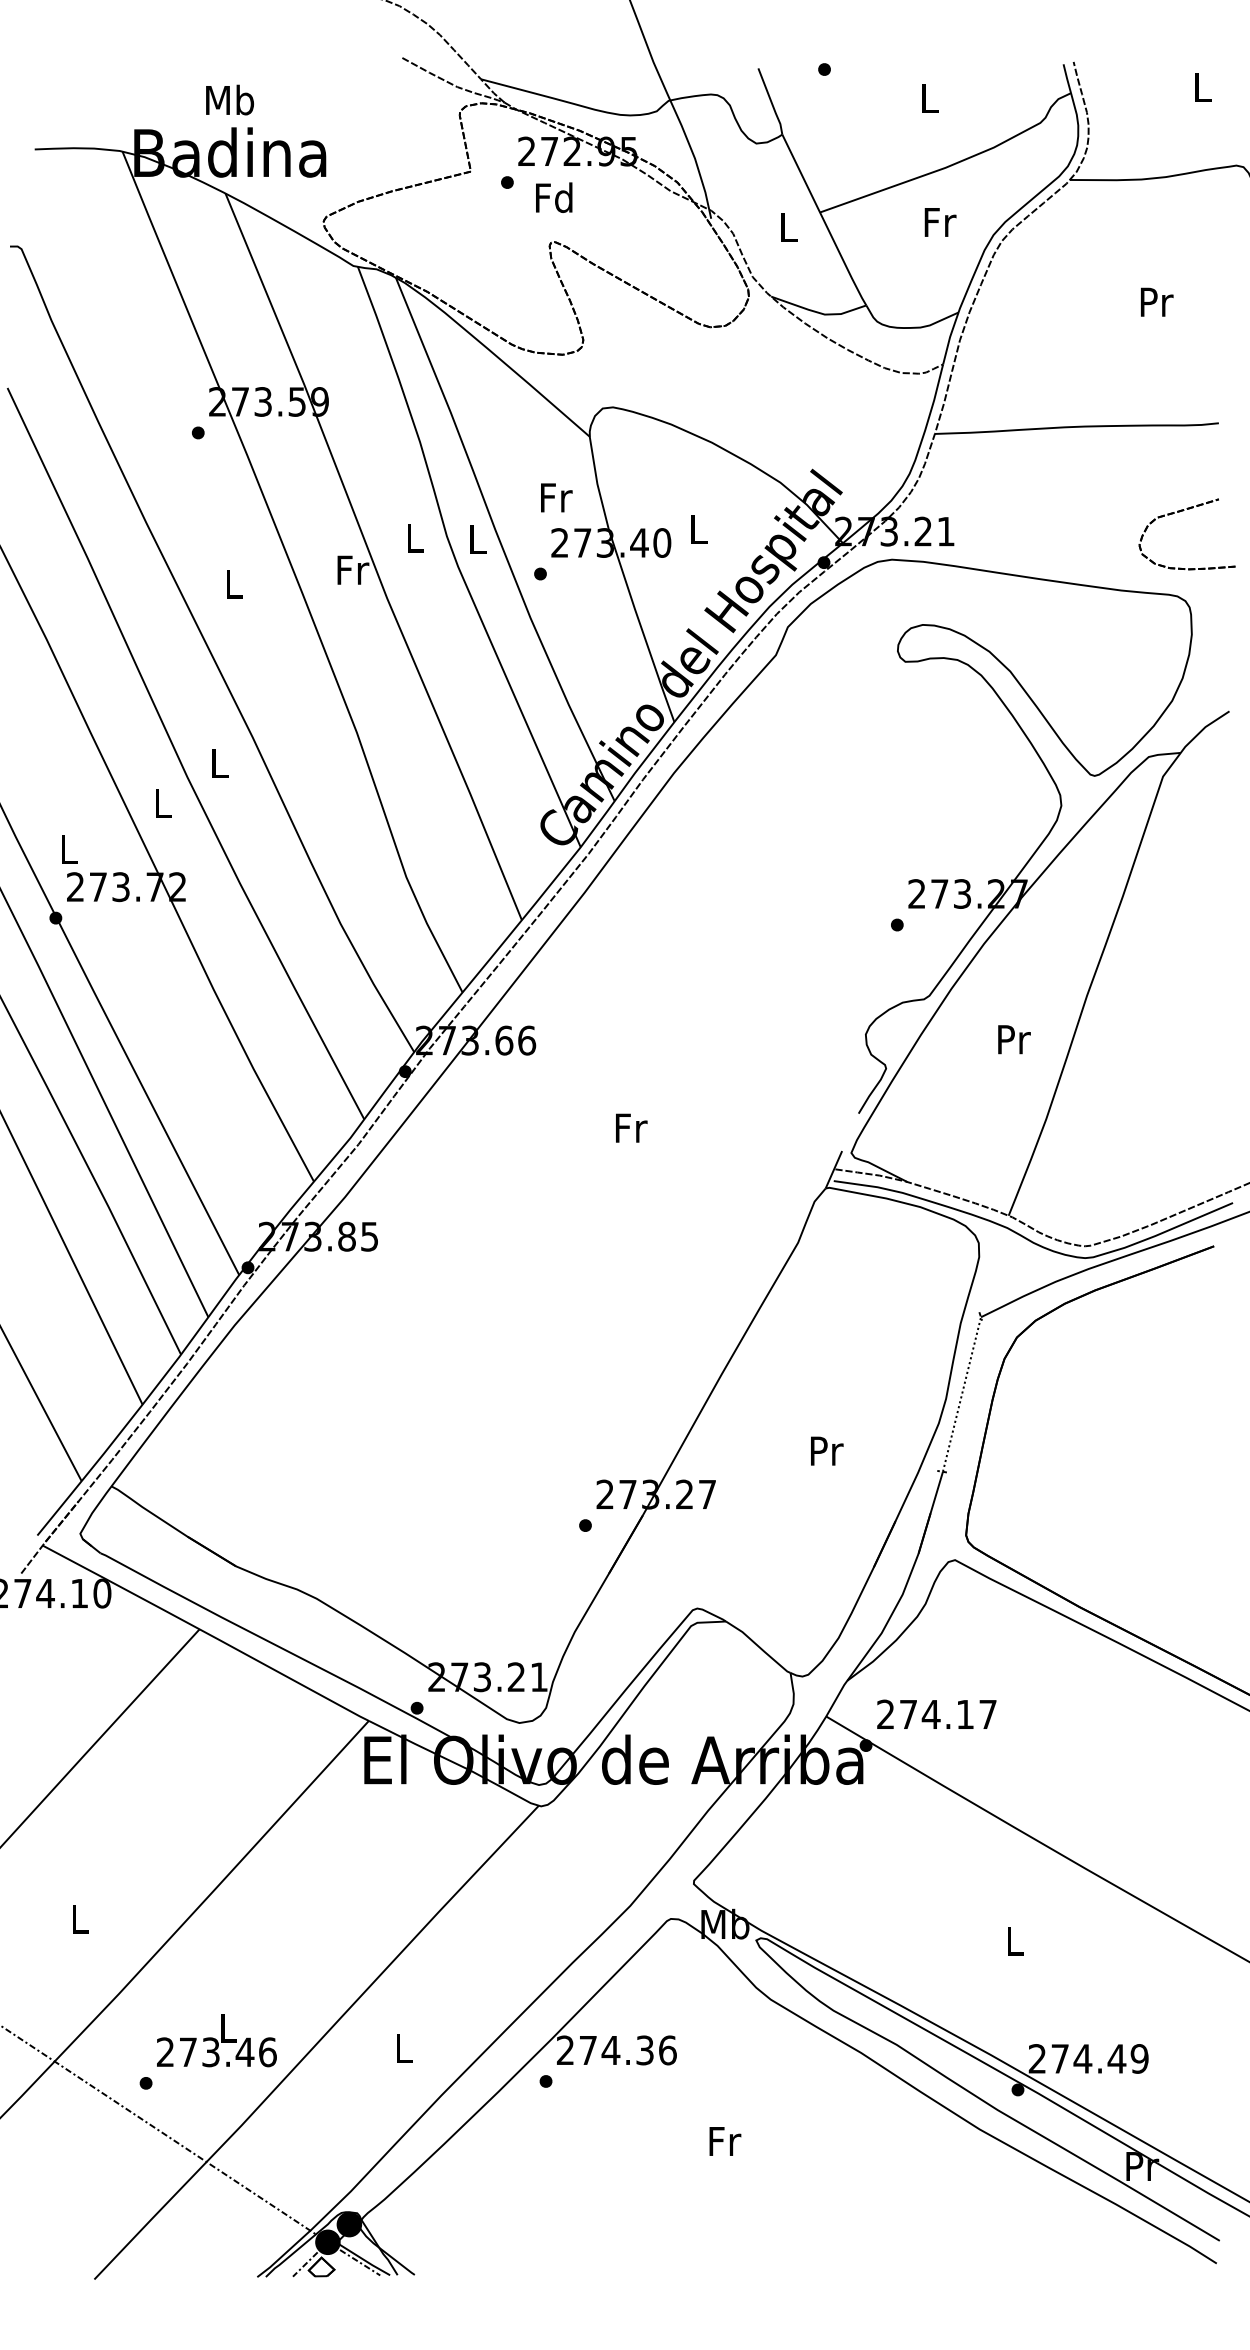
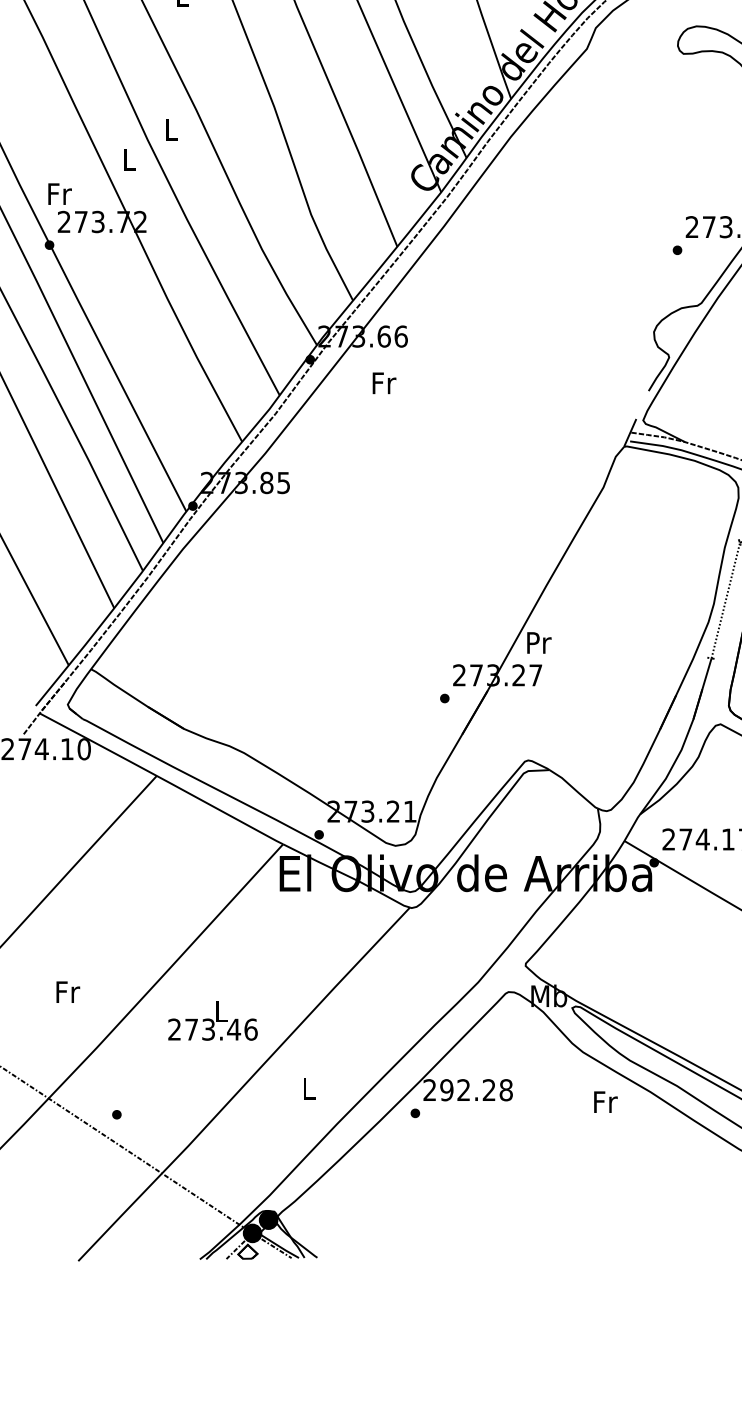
text: (69, 849) -> (59, 193), L -> Fr
text: (631, 1127) -> (384, 382), moved
text: (827, 1450) -> (539, 642), moved
text: (80, 1918) -> (67, 991), L -> Fr
text: (216, 2040) -> (212, 1020), moved
text: (627, 2050) -> (476, 1090), 274.36 -> 292.28
text: (725, 2141) -> (606, 1102), moved

